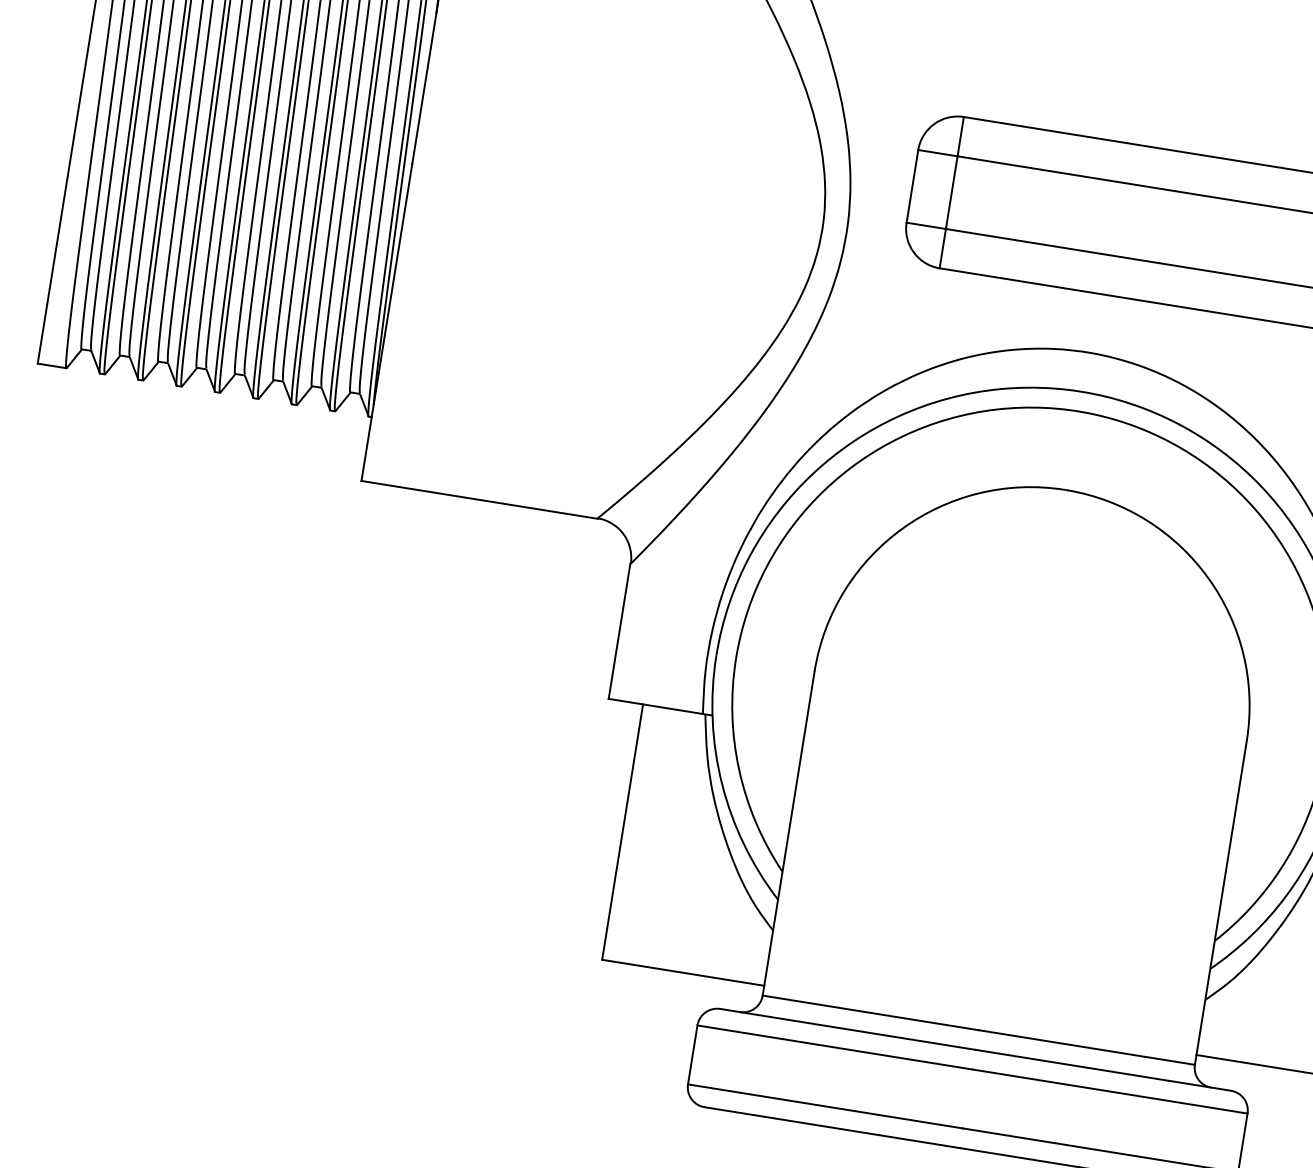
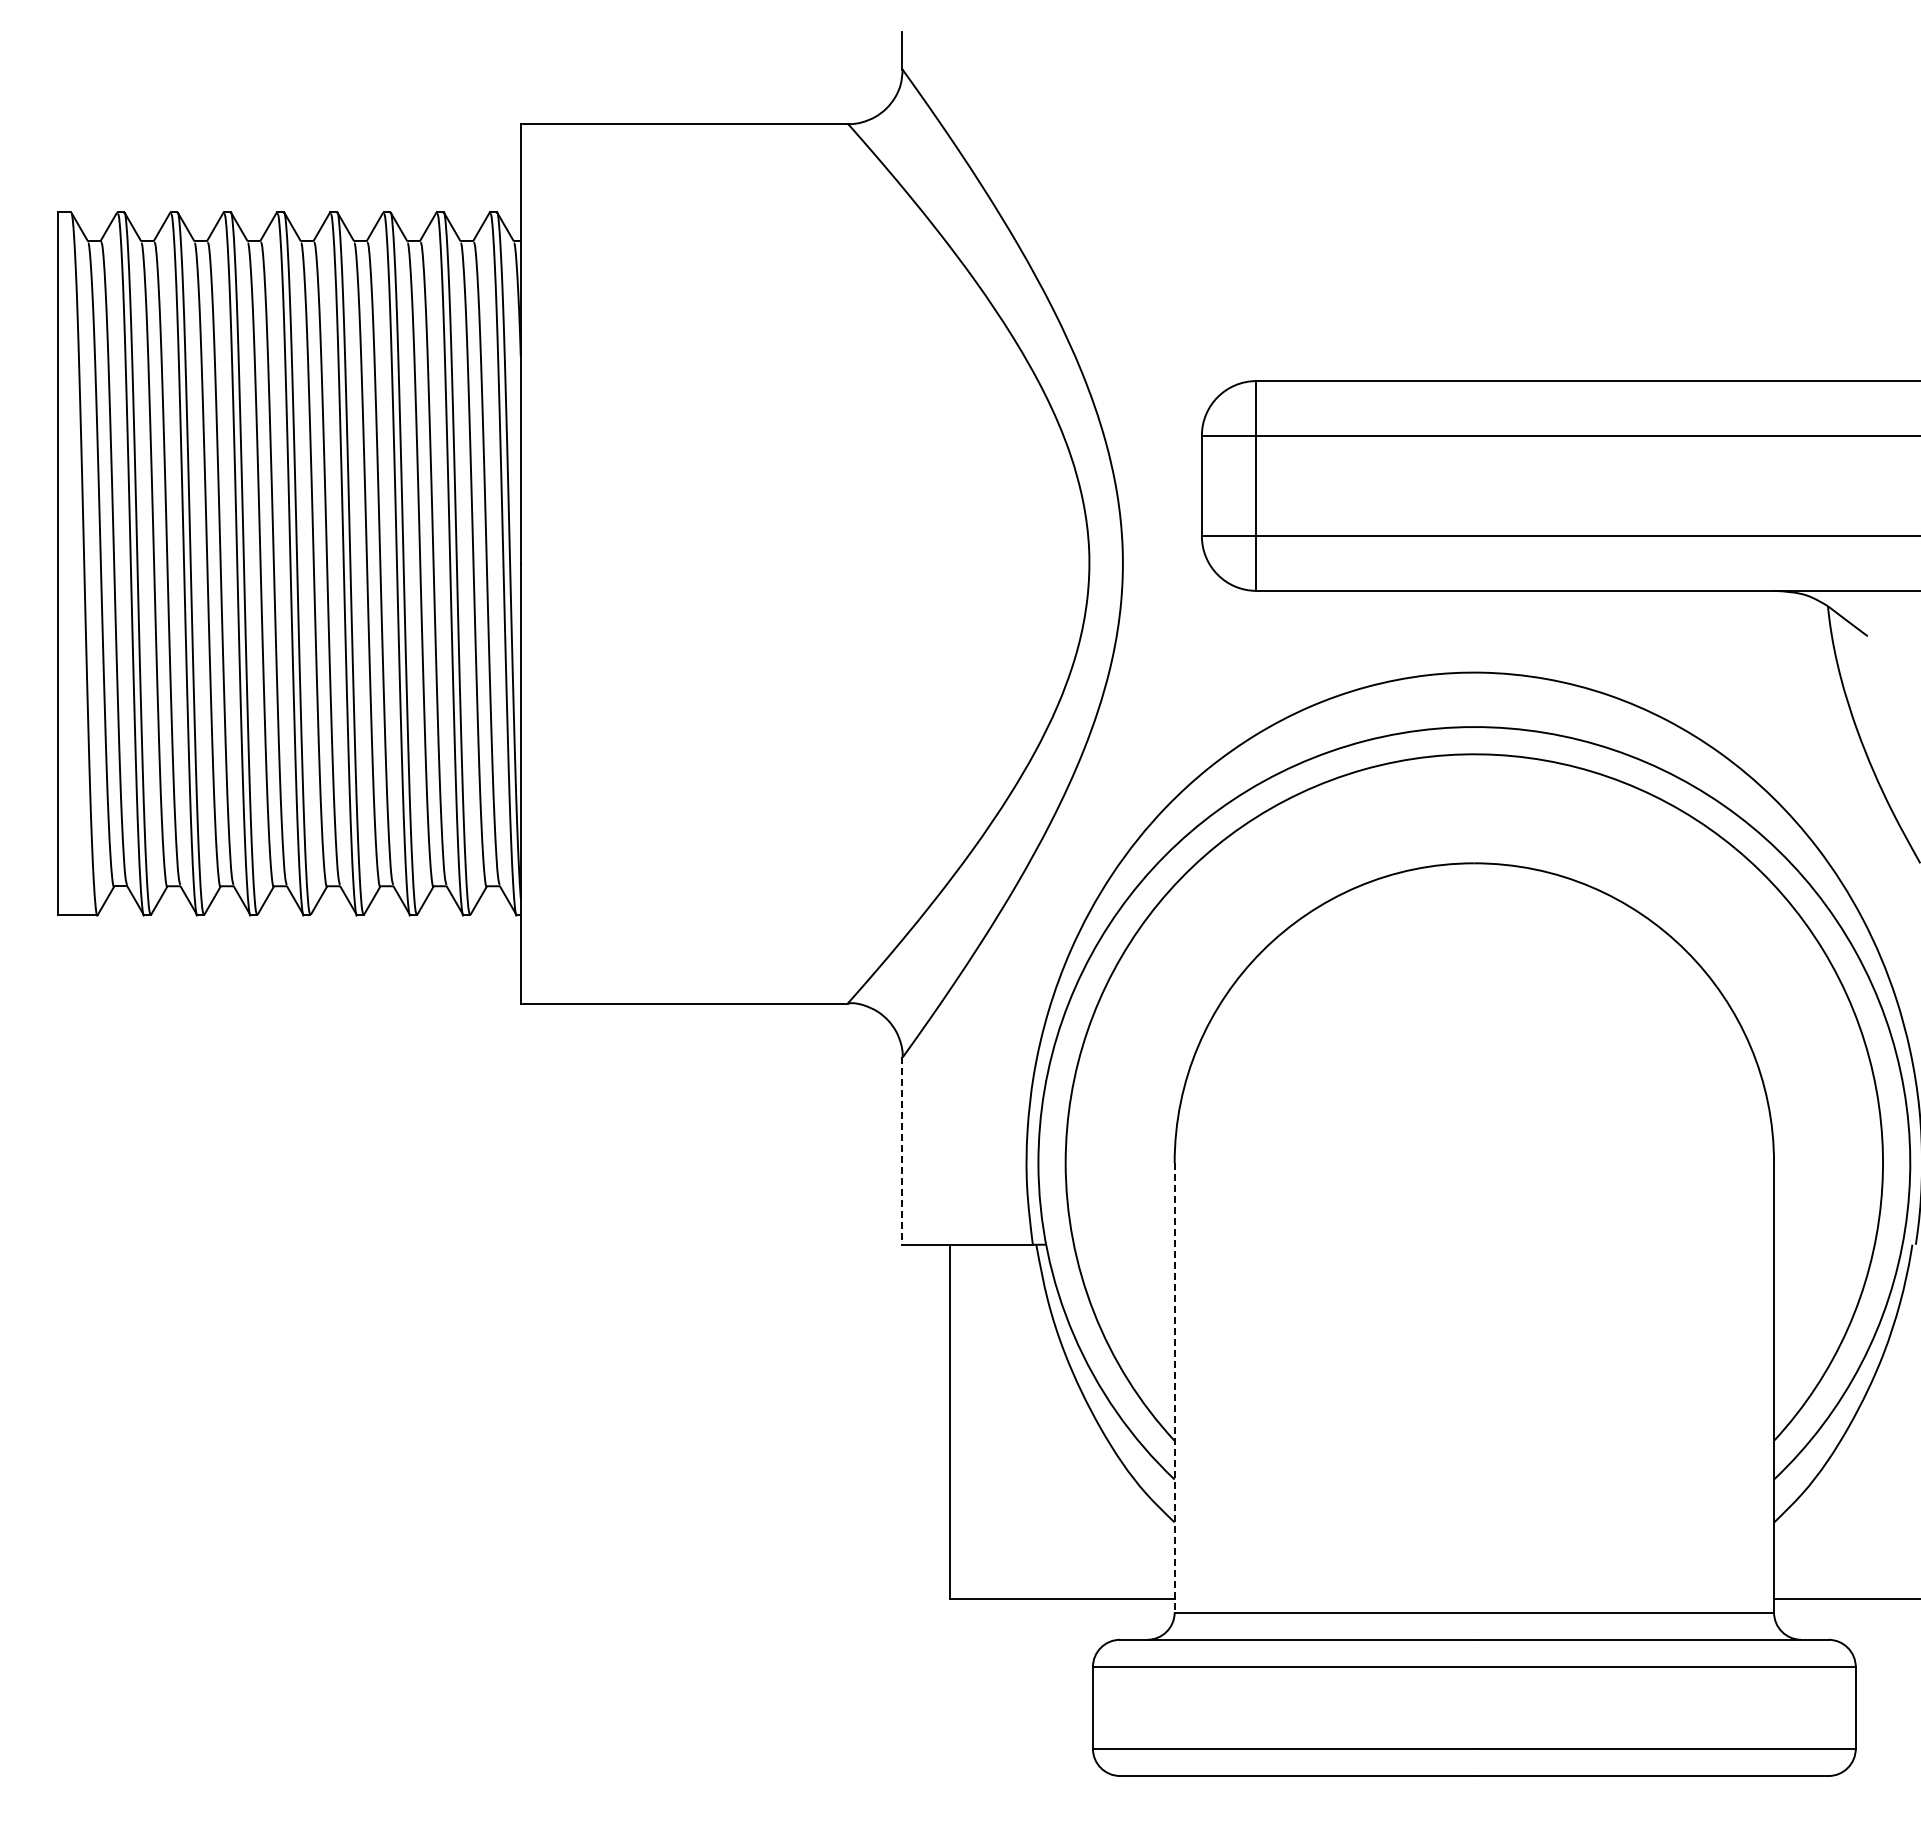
line: (619, 631) -> (902, 1151), solid -> dashed
line: (788, 833) -> (1174, 1387), solid -> dashed

